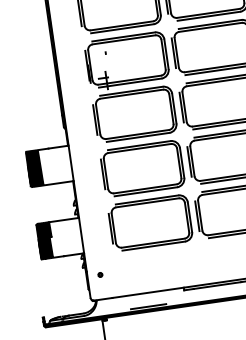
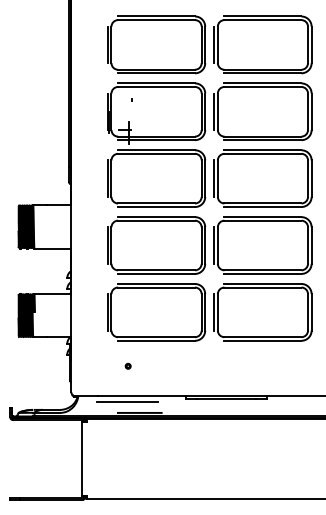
part: (99, 274) -> (127, 365), moved
line: (137, 299) -> (127, 402), added

